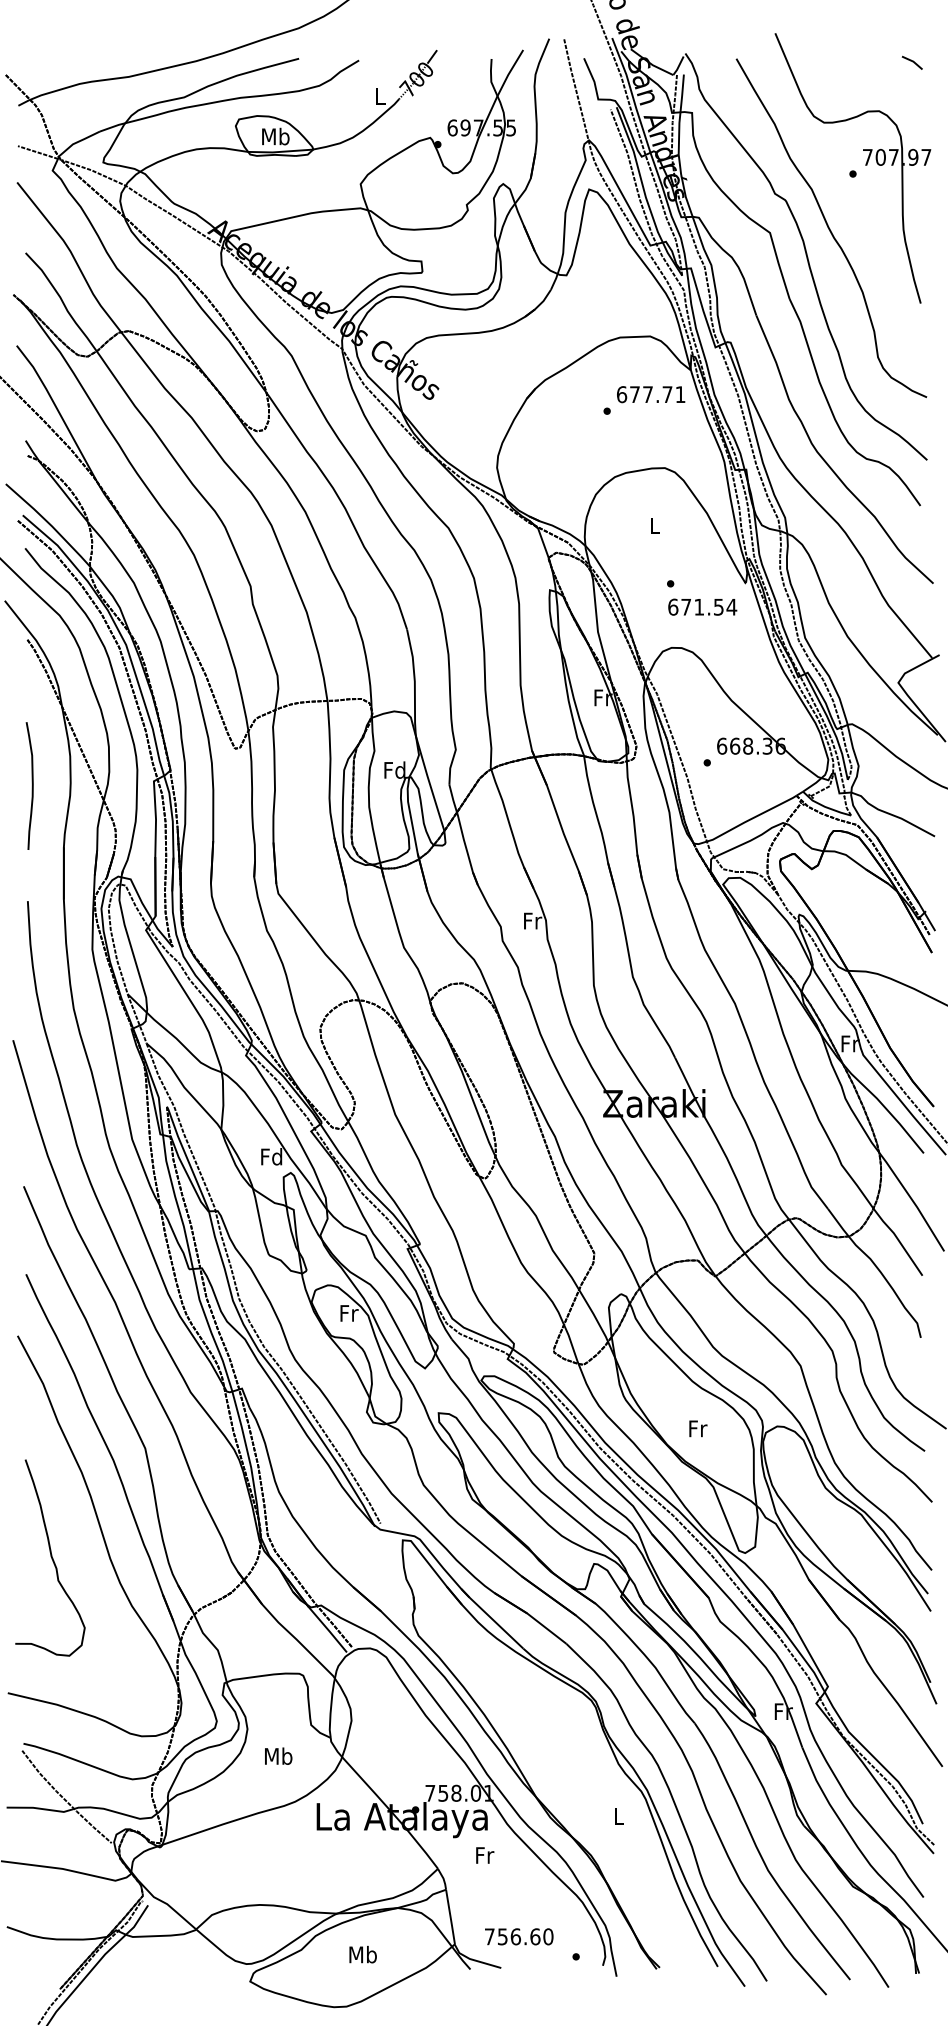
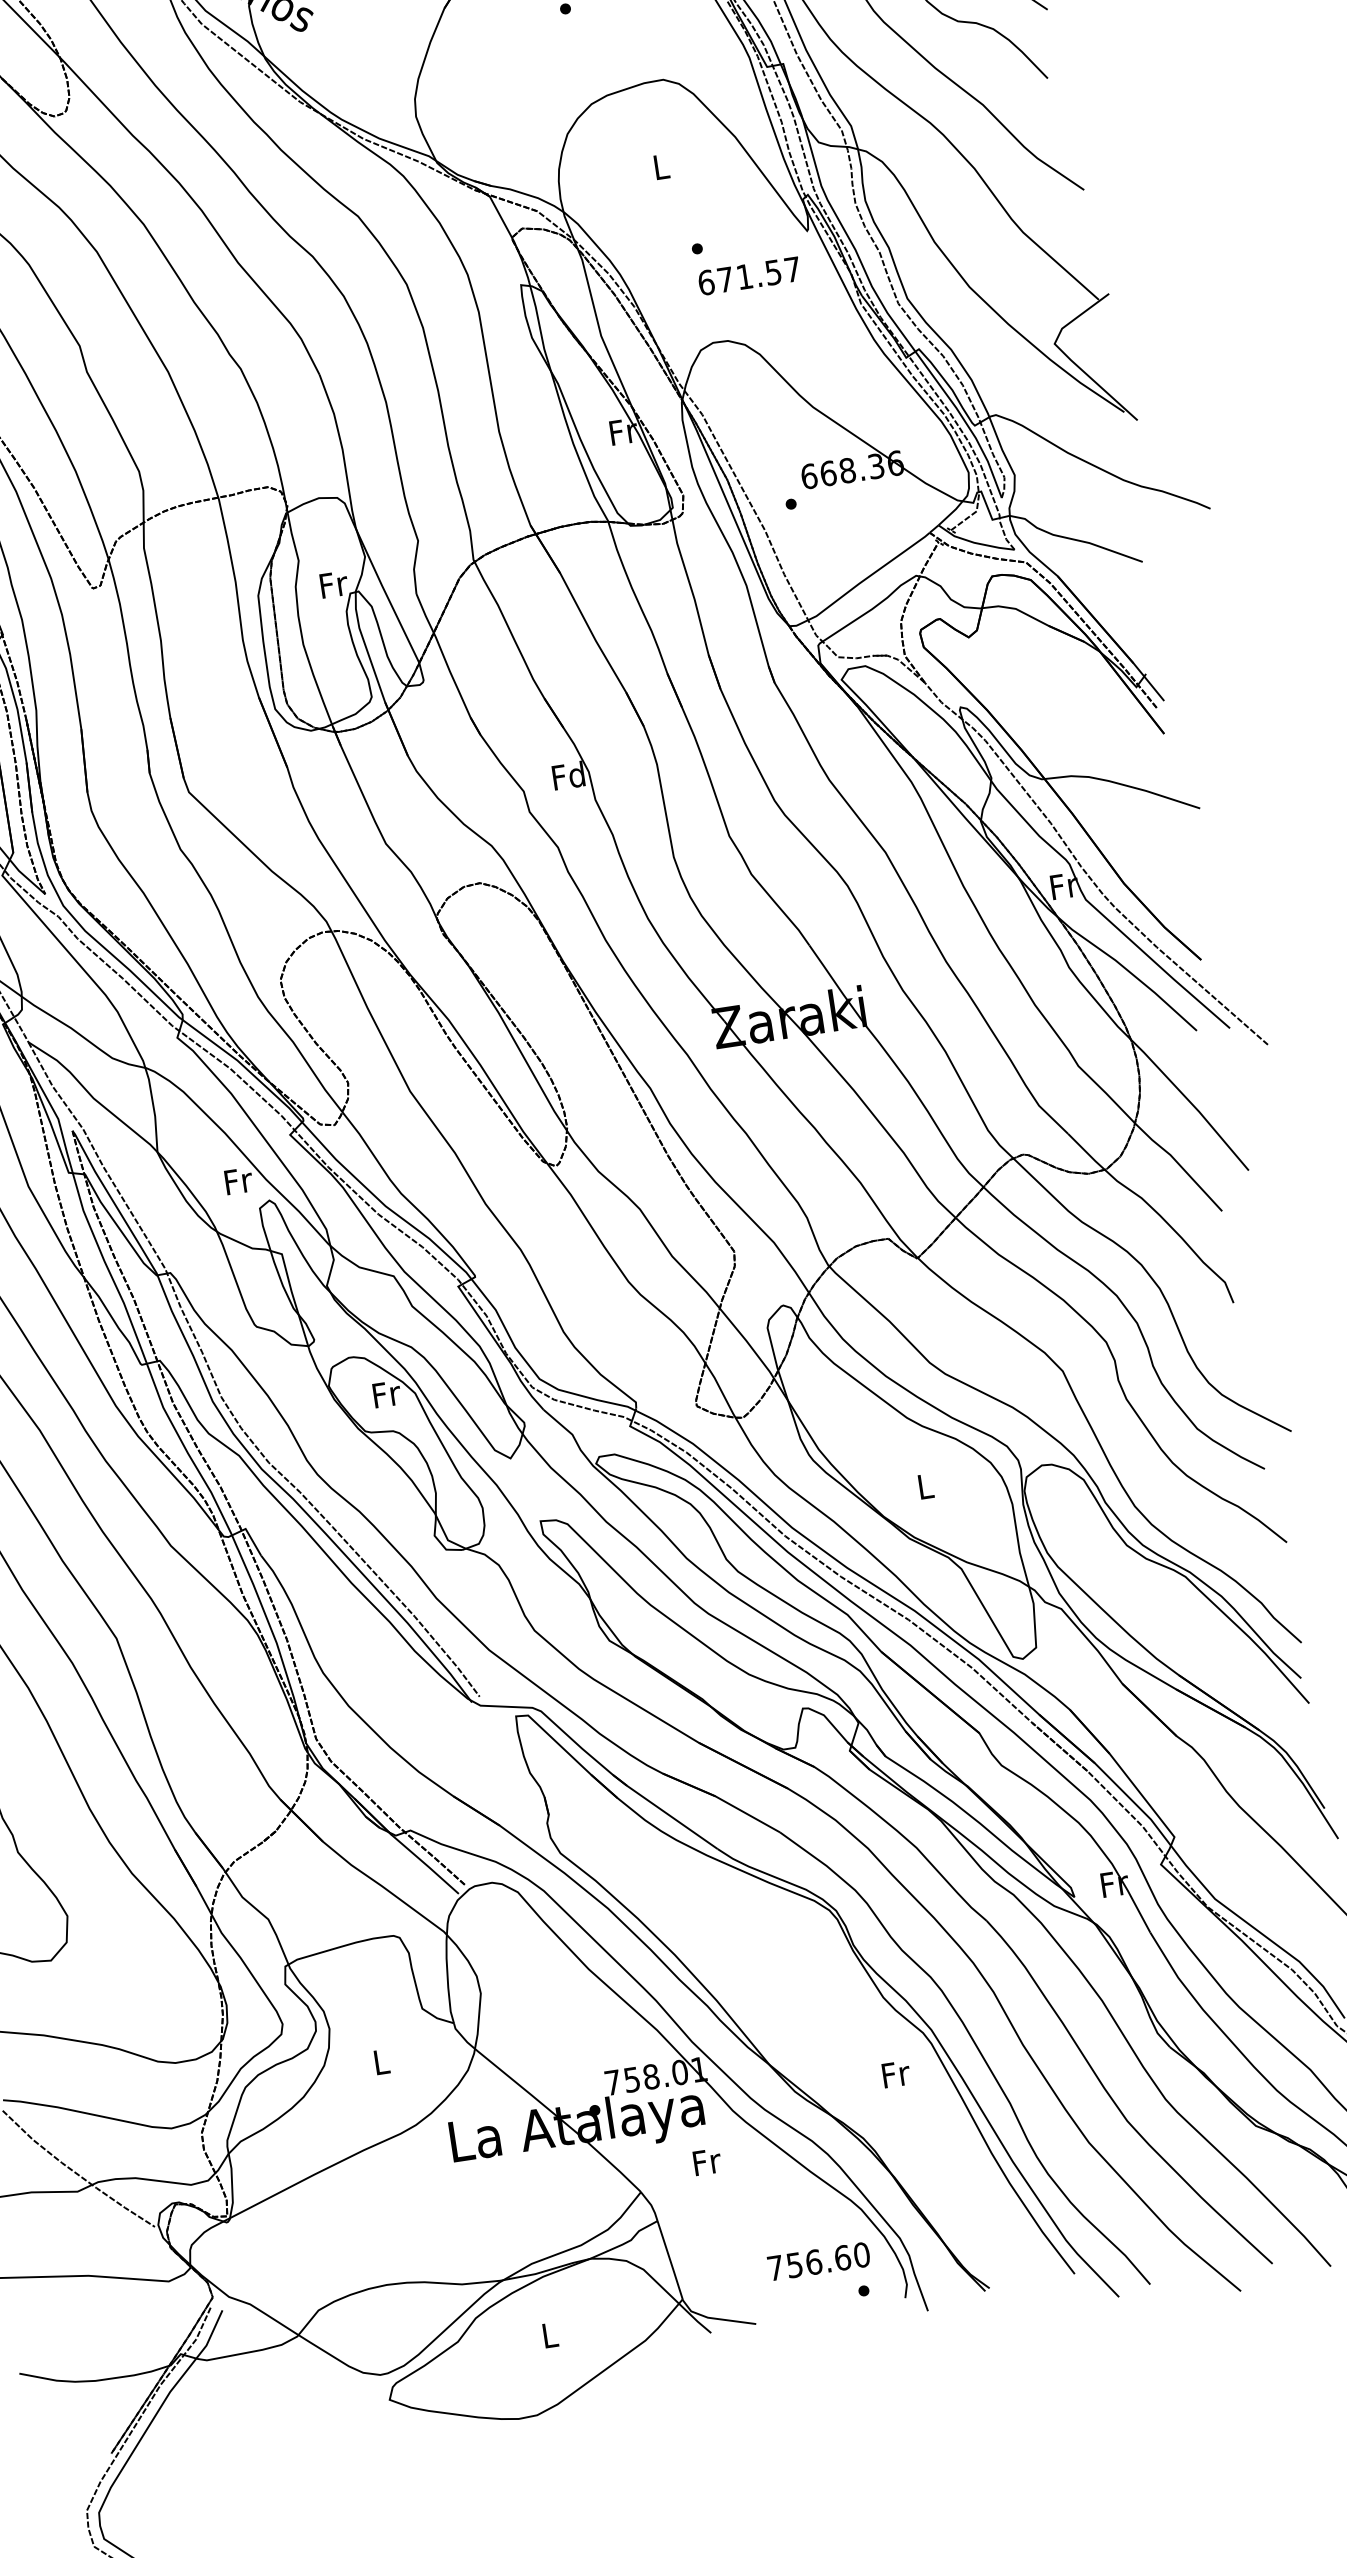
text: (731, 607) -> (792, 270), 671.54 -> 671.57
text: (394, 769) -> (332, 583), Fd -> Fr
text: (531, 920) -> (567, 775), Fr -> Fd
text: (271, 1156) -> (237, 1180), Fd -> Fr
text: (698, 1428) -> (926, 1485), Fr -> L
text: (278, 1755) -> (380, 2060), Mb -> L
text: (619, 1816) -> (896, 2074), L -> Fr
text: (519, 1936) -> (819, 2261), moved
text: (362, 1954) -> (548, 2335), Mb -> L

